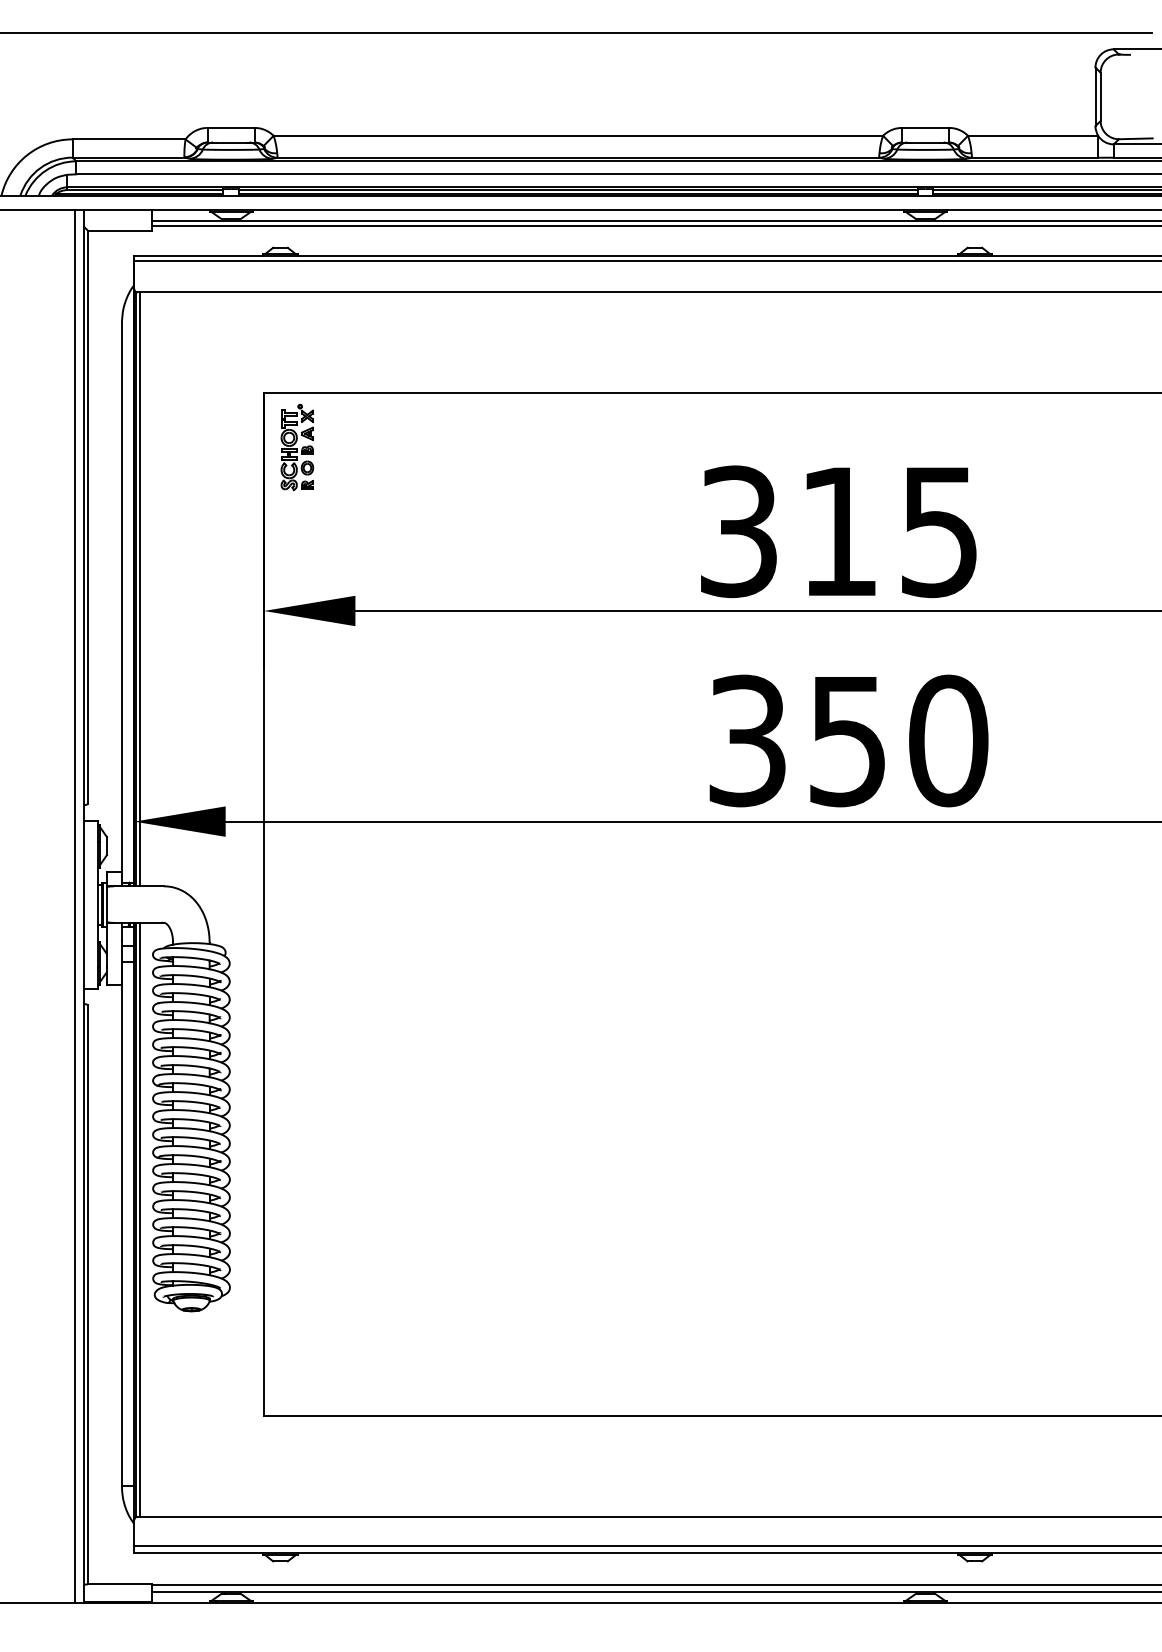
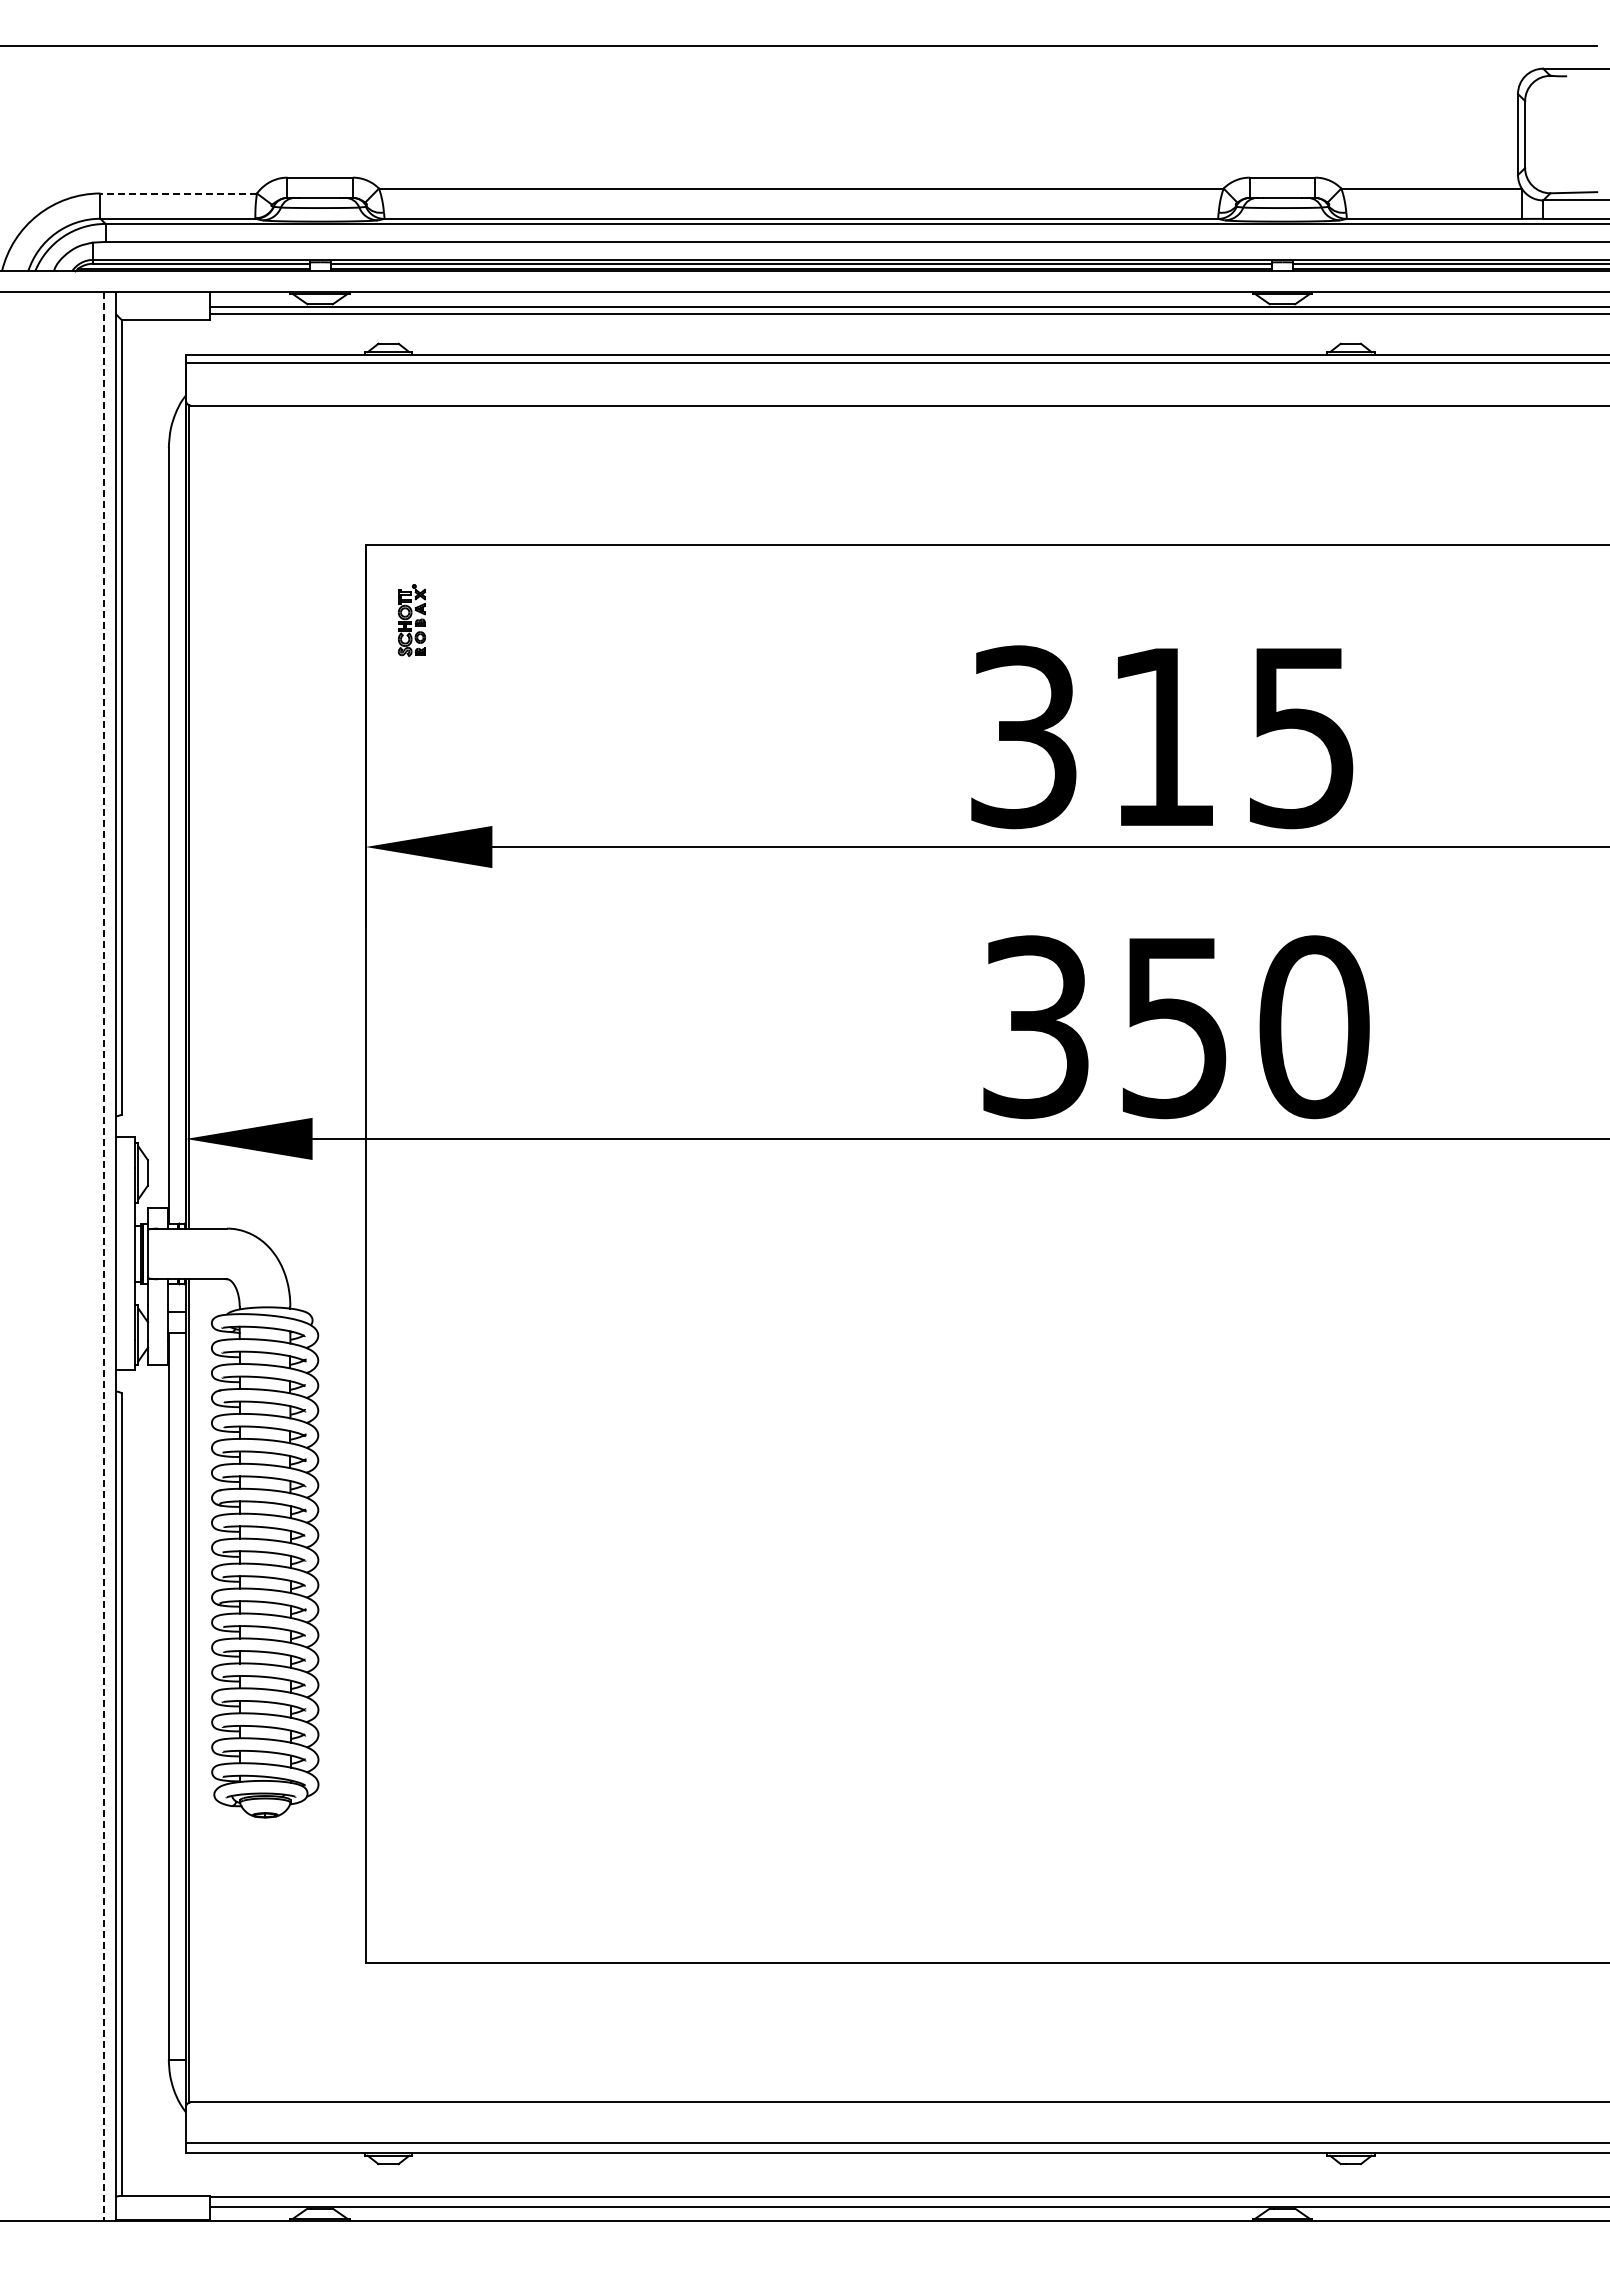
line: (128, 139) -> (178, 193), solid -> dashed
part: (297, 447) -> (411, 620), size x0.6
line: (139, 588) -> (193, 816), removed
line: (75, 906) -> (104, 1256), solid -> dashed
line: (139, 1219) -> (193, 1690), removed

